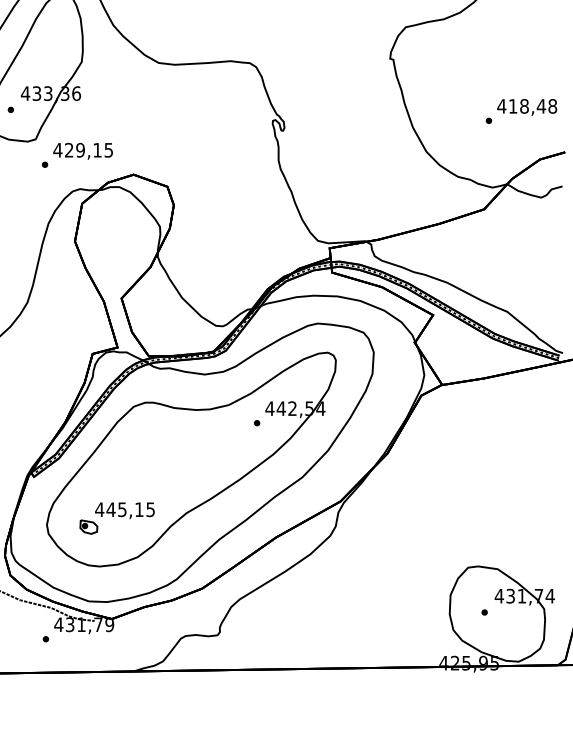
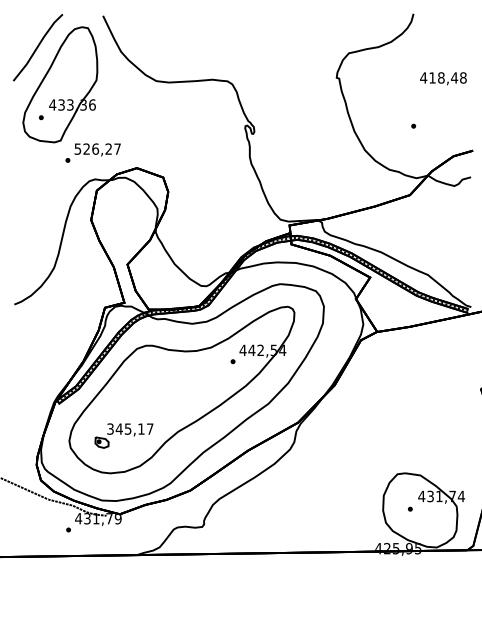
text: (527, 107) -> (443, 78), moved
text: (83, 149) -> (97, 148), 429,15 -> 526,27
text: (124, 508) -> (129, 428), 445,15 -> 345,17

